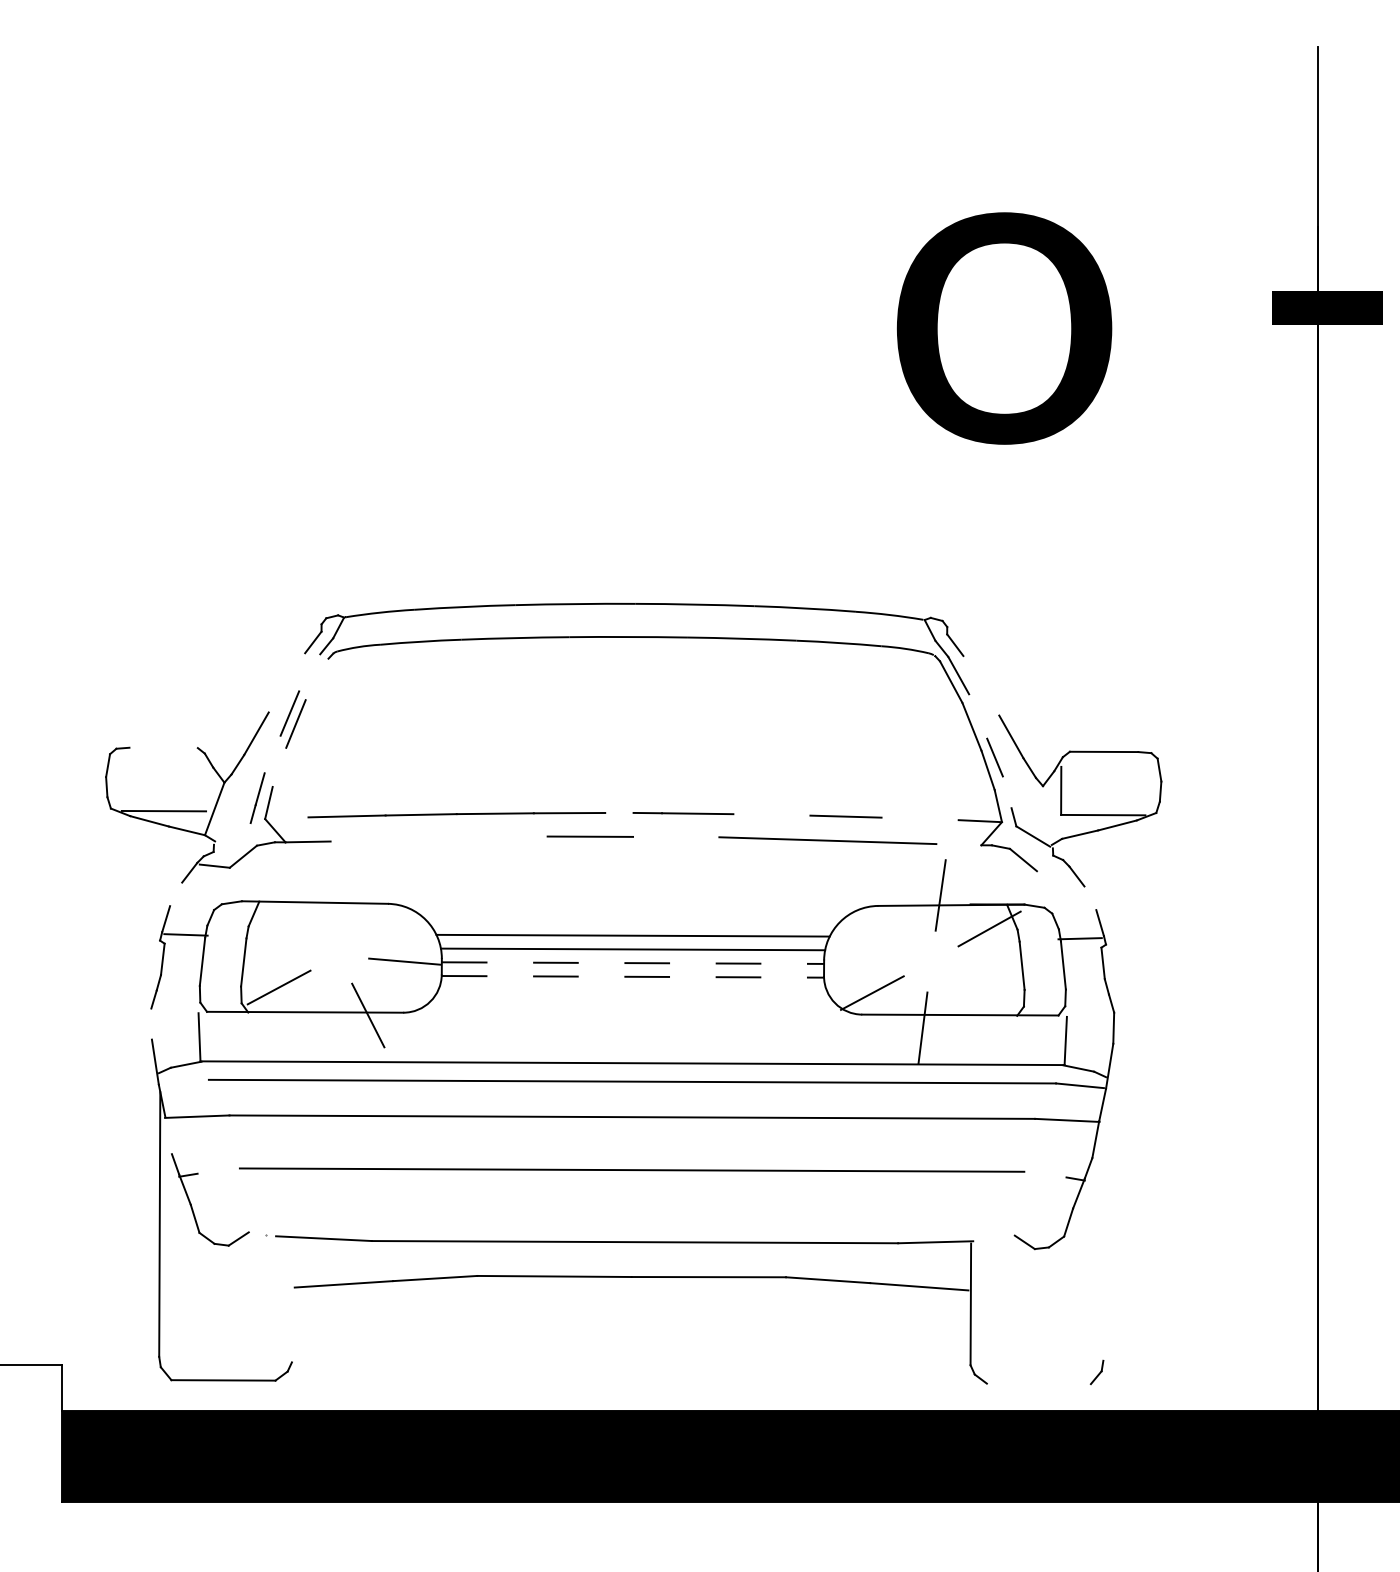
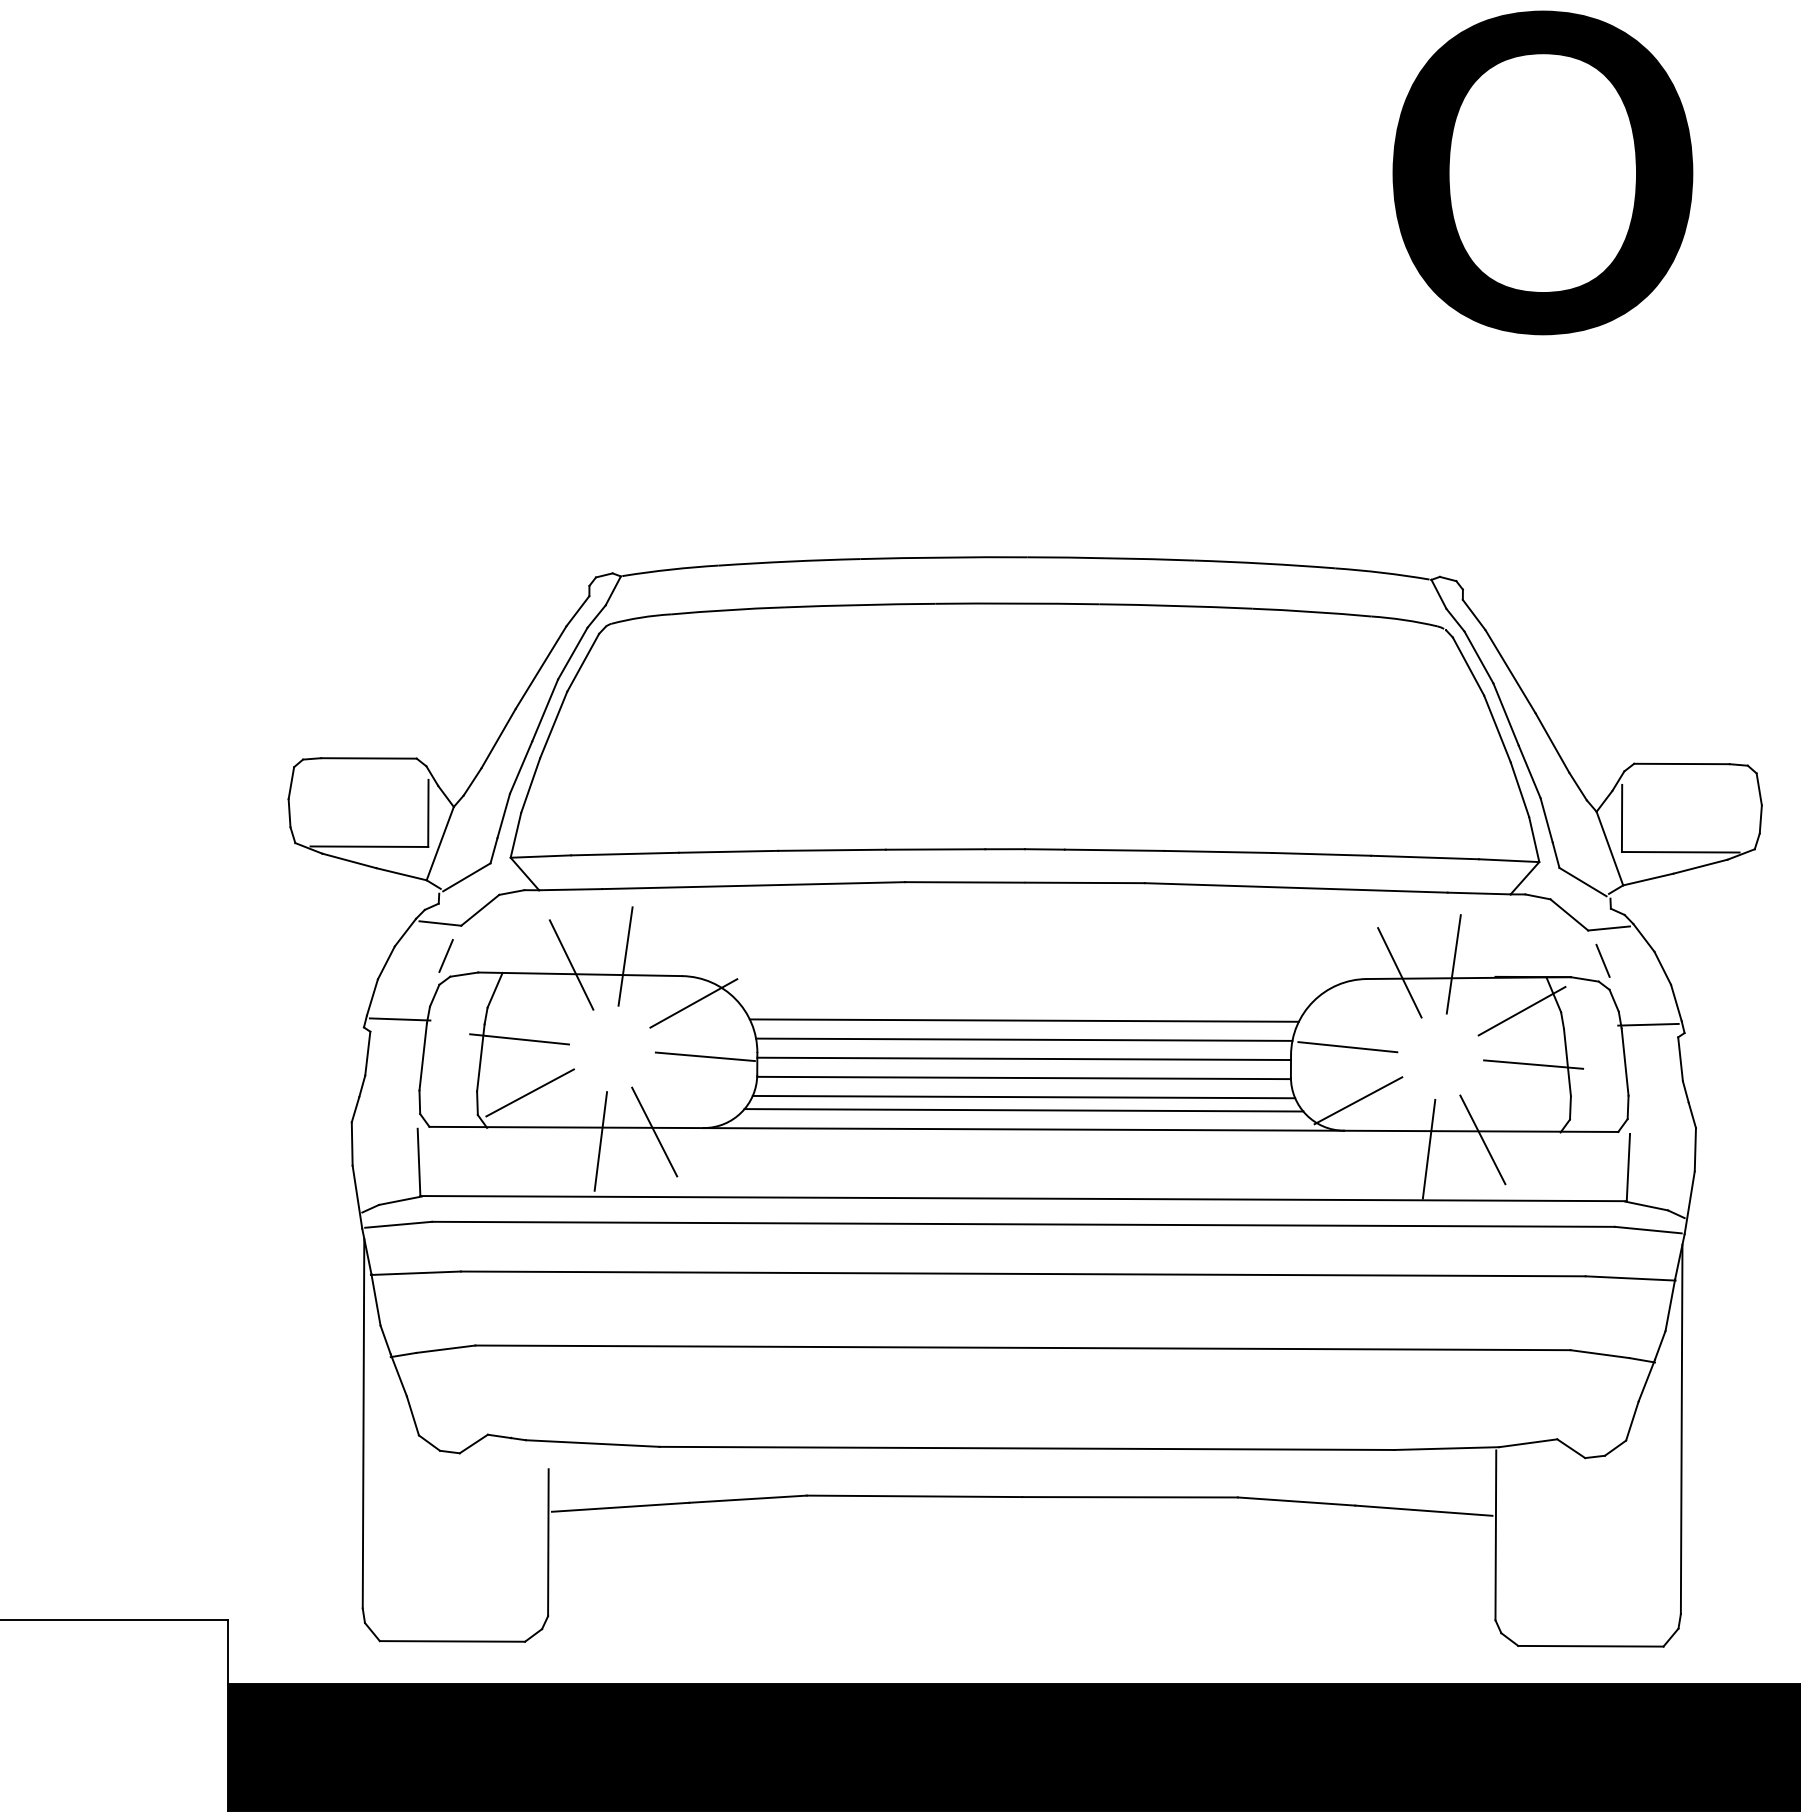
line: (309, 672) -> (572, 653), added
line: (316, 679) -> (582, 662), added
line: (286, 682) -> (540, 667), added
line: (981, 685) -> (1510, 671), added
line: (978, 716) -> (1506, 714), added
line: (163, 747) -> (368, 757), added
line: (272, 754) -> (520, 767), added
line: (279, 766) -> (530, 784), added
line: (206, 787) -> (428, 813), added
line: (1006, 792) -> (1545, 820), added
line: (619, 812) -> (1005, 848), added
line: (1052, 812) -> (1609, 848), added
line: (771, 814) -> (1217, 851), added
line: (287, 818) -> (541, 856), added
line: (919, 818) -> (1424, 856), added
line: (233, 833) -> (466, 877), added
line: (676, 836) -> (1084, 882), added
line: (438, 838) -> (752, 884), added
line: (958, 844) -> (1478, 893), added
line: (1051, 869) -> (1608, 928), added
line: (218, 888) -> (445, 954), added
line: (347, 889) -> (625, 956), added
line: (1047, 892) -> (1602, 960), added
line: (176, 894) -> (386, 963), added
line: (308, 895) -> (571, 964), added
line: (1090, 898) -> (1662, 968), added
line: (901, 901) -> (1399, 972), added
line: (396, 923) -> (694, 1003), added
line: (271, 948) -> (519, 1038), added
line: (864, 954) -> (1347, 1046), added
line: (633, 963) -> (1024, 1059), dashed -> solid
line: (997, 967) -> (1533, 1064), added
line: (633, 976) -> (1024, 1077), dashed -> solid
line: (632, 990) -> (1023, 1097), added
line: (632, 999) -> (1023, 1109), added
line: (632, 1013) -> (1023, 1129), added
line: (961, 1020) -> (1482, 1138), added
line: (329, 1021) -> (600, 1140), added
line: (151, 1023) -> (351, 1143), added
line: (184, 1081) -> (398, 1224), added
line: (168, 1135) -> (375, 1299), added
line: (218, 1170) -> (445, 1348), added
line: (1045, 1174) -> (1600, 1353), added
line: (1103, 1228) -> (1681, 1429), added
line: (262, 1234) -> (506, 1437), added
line: (993, 1238) -> (1527, 1443), added
line: (291, 1309) -> (547, 1542), added
line: (1038, 1383) -> (1590, 1645), added

